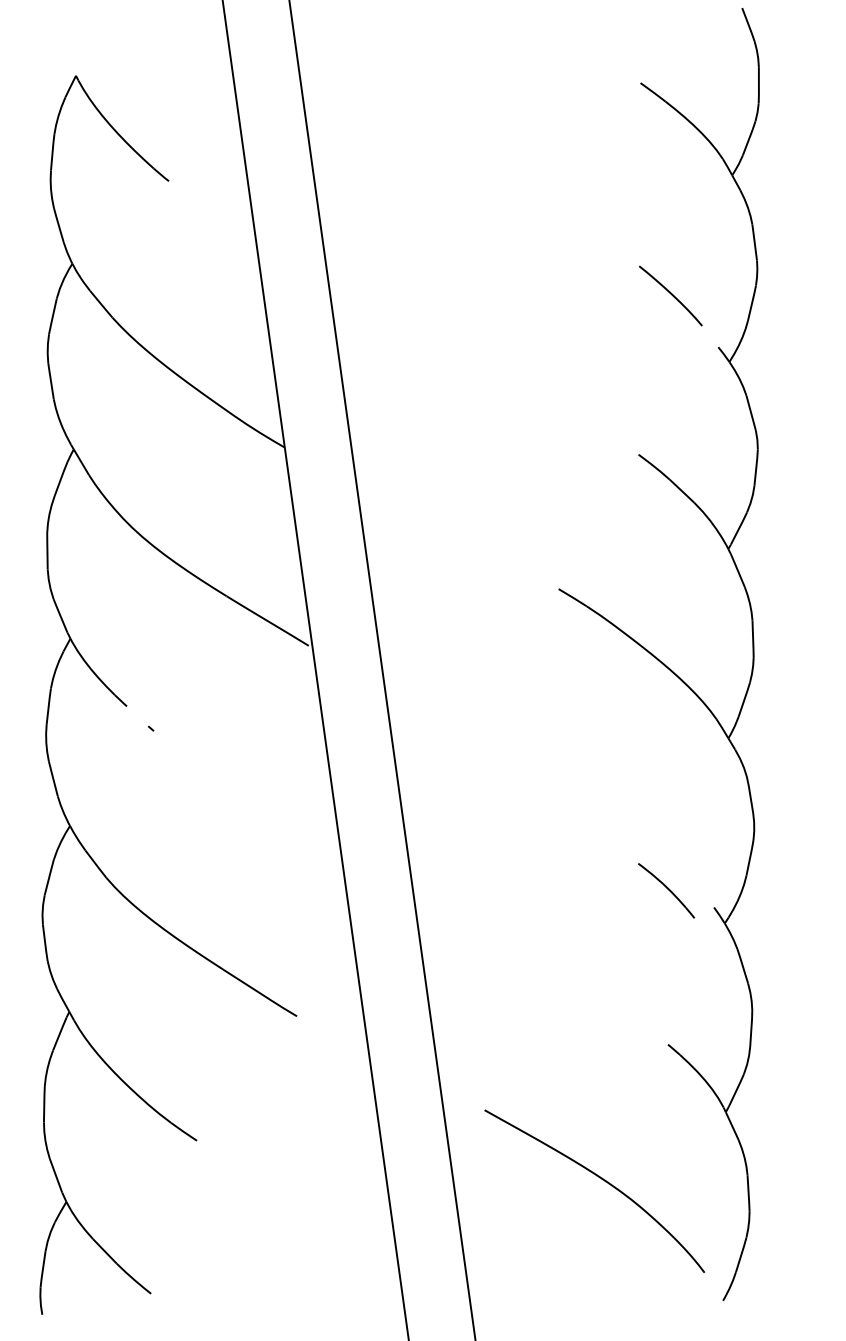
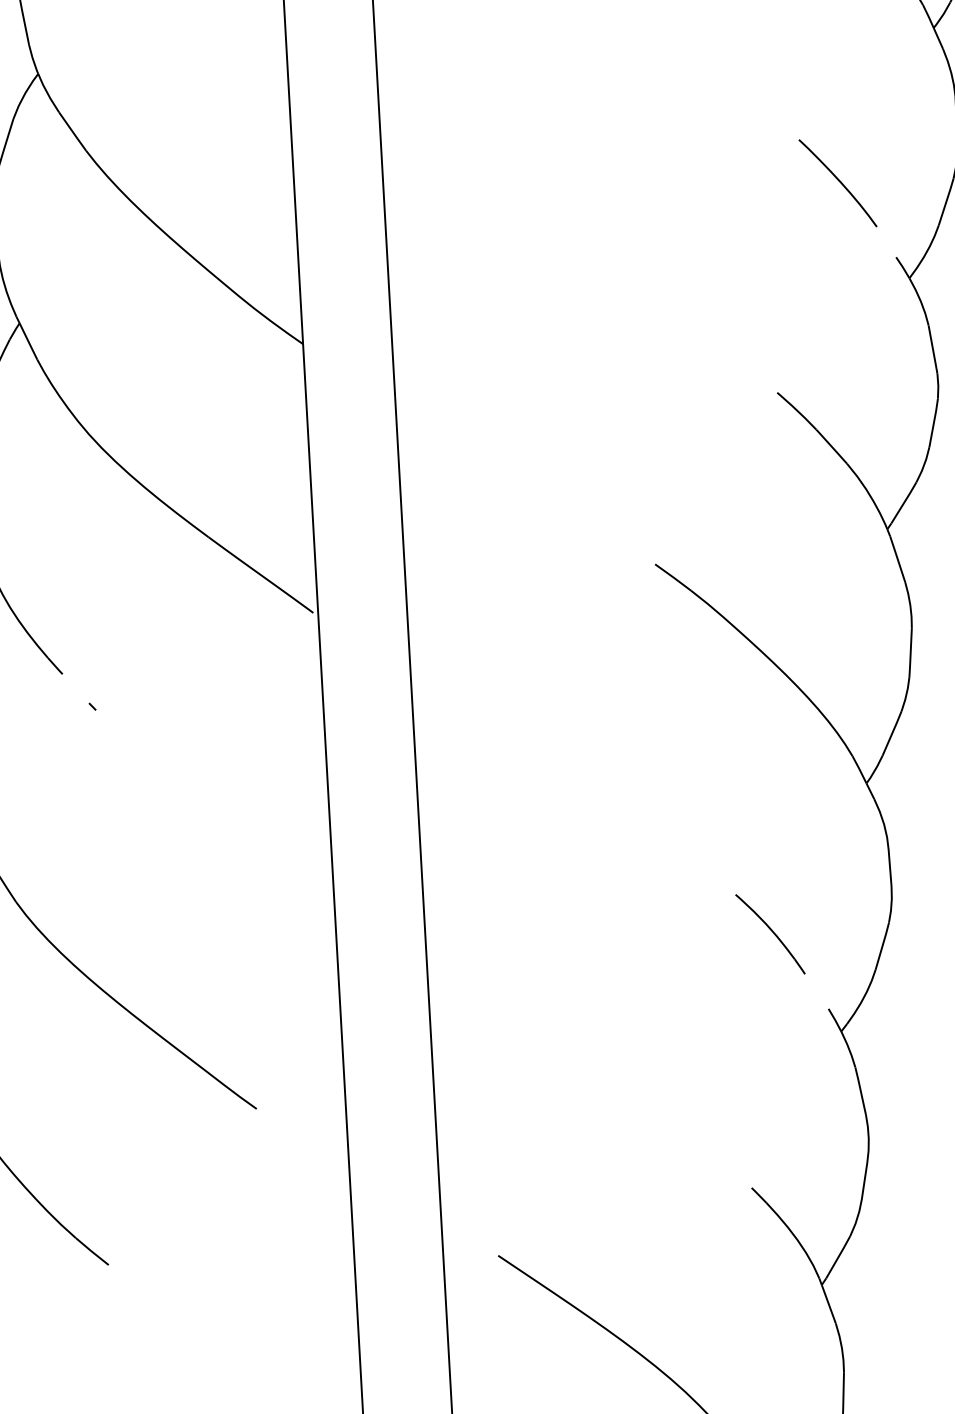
part: (666, 890) -> (770, 933), moved

